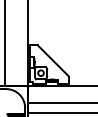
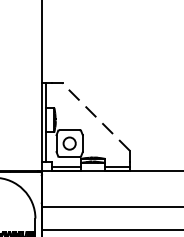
line: (52, 60) -> (94, 116), solid -> dashed

